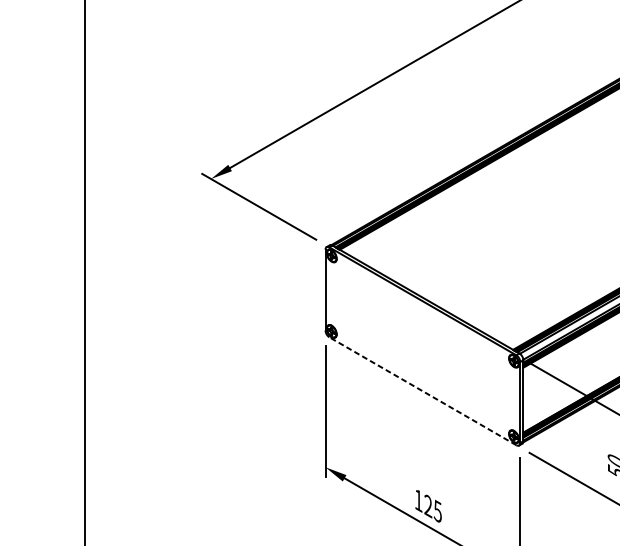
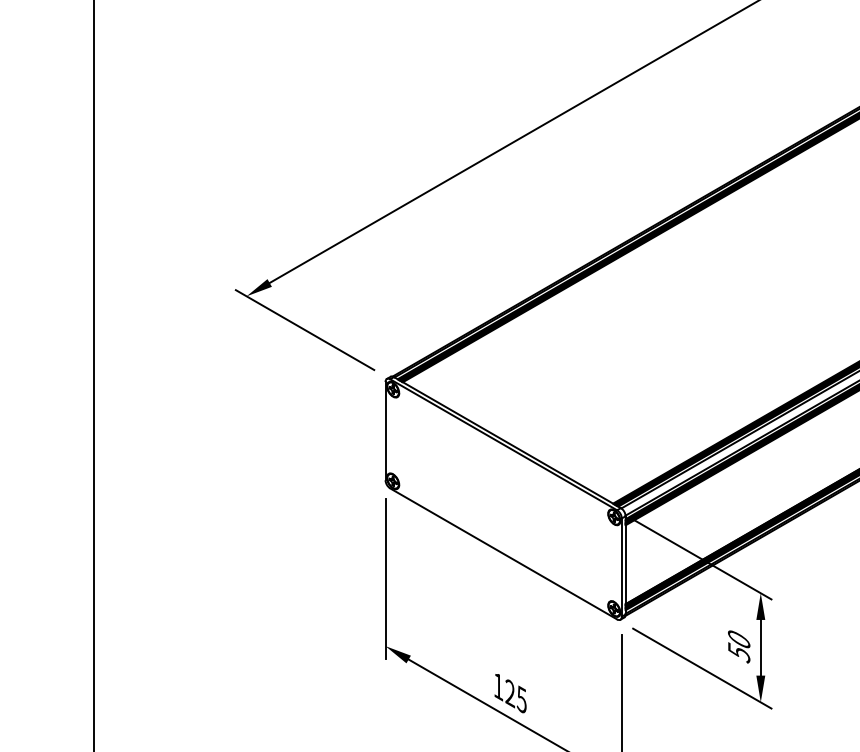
line: (422, 390) -> (503, 553), dashed -> solid

